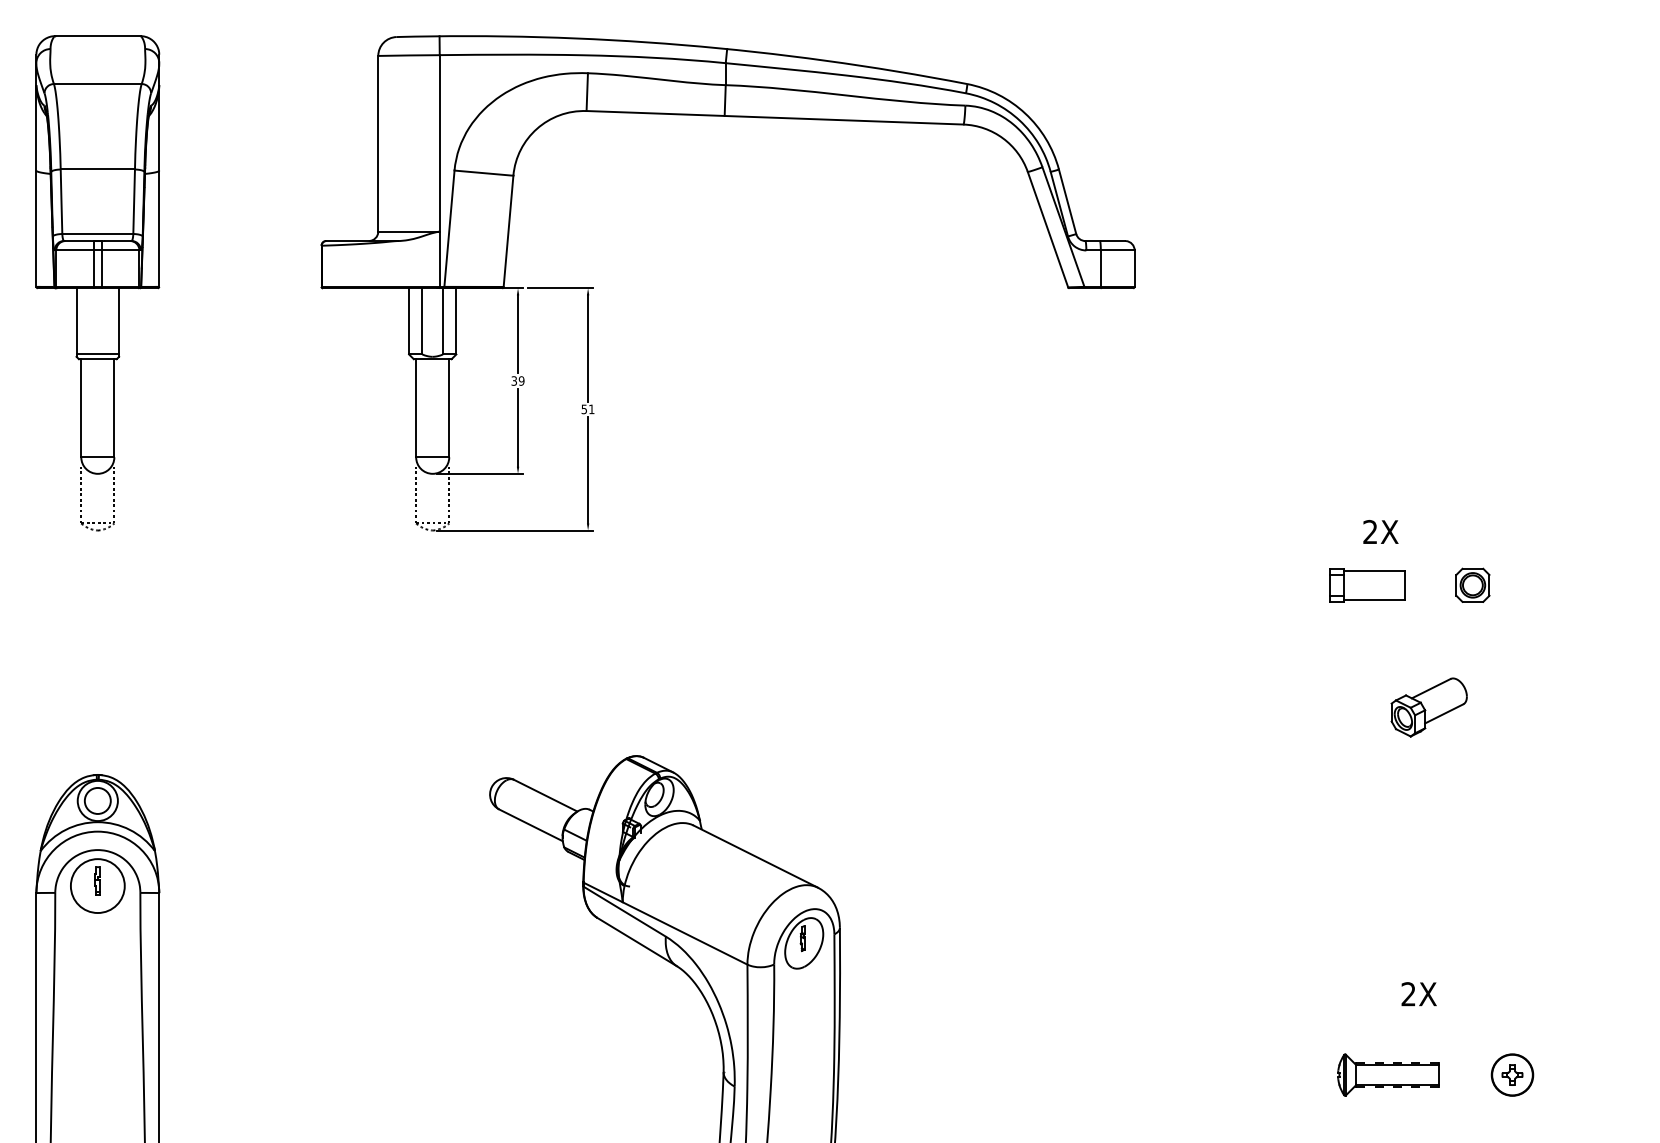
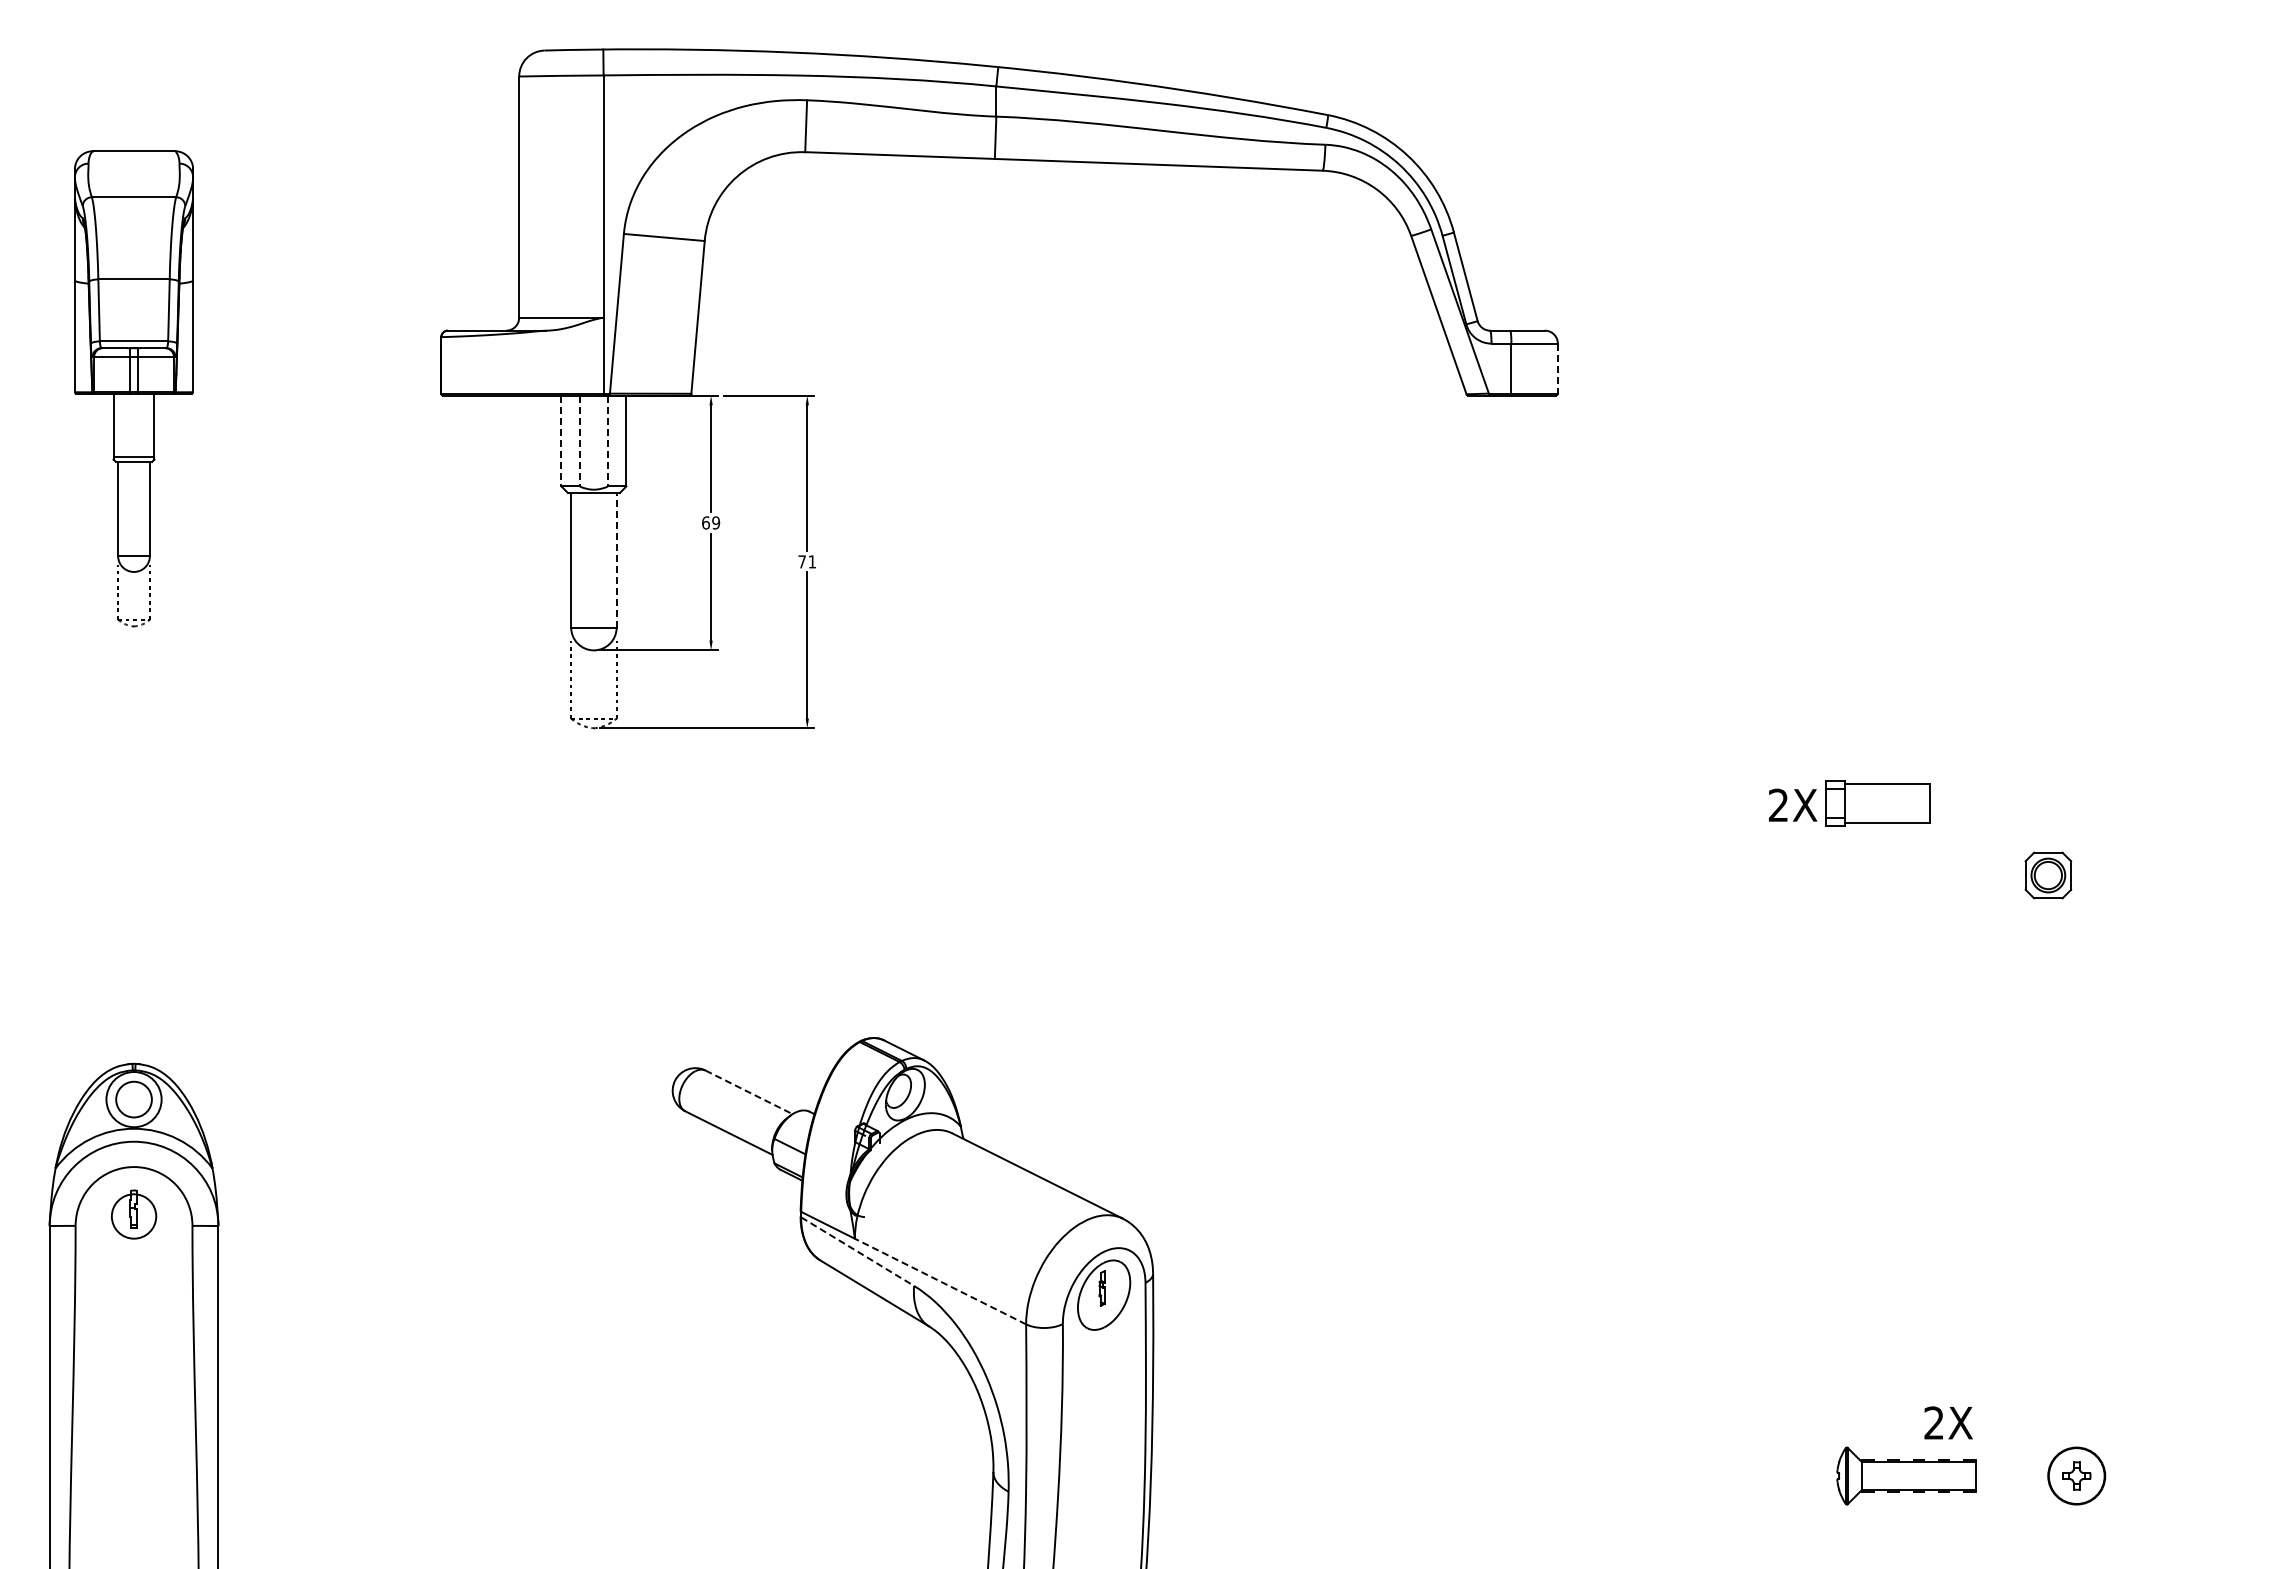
line: (1134, 268) -> (1557, 368), solid -> dashed
part: (97, 283) -> (133, 388), size x0.7
line: (409, 321) -> (561, 441), solid -> dashed
line: (422, 321) -> (579, 441), solid -> dashed
line: (443, 321) -> (608, 441), solid -> dashed
text: (513, 380) -> (705, 522), 39 -> 69
line: (449, 407) -> (616, 559), solid -> dashed
text: (583, 409) -> (801, 561), 51 -> 71
text: (1381, 531) -> (1793, 804), moved
part: (1473, 585) -> (2048, 875), moved
part: (1428, 707) -> (1961, 971), removed
line: (546, 795) -> (749, 1092), solid -> dashed
circle: (98, 886) -> (134, 1216), size x0.6
line: (625, 911) -> (858, 1251), solid -> dashed
line: (685, 933) -> (940, 1281), solid -> dashed
text: (1419, 993) -> (1948, 1422), moved

